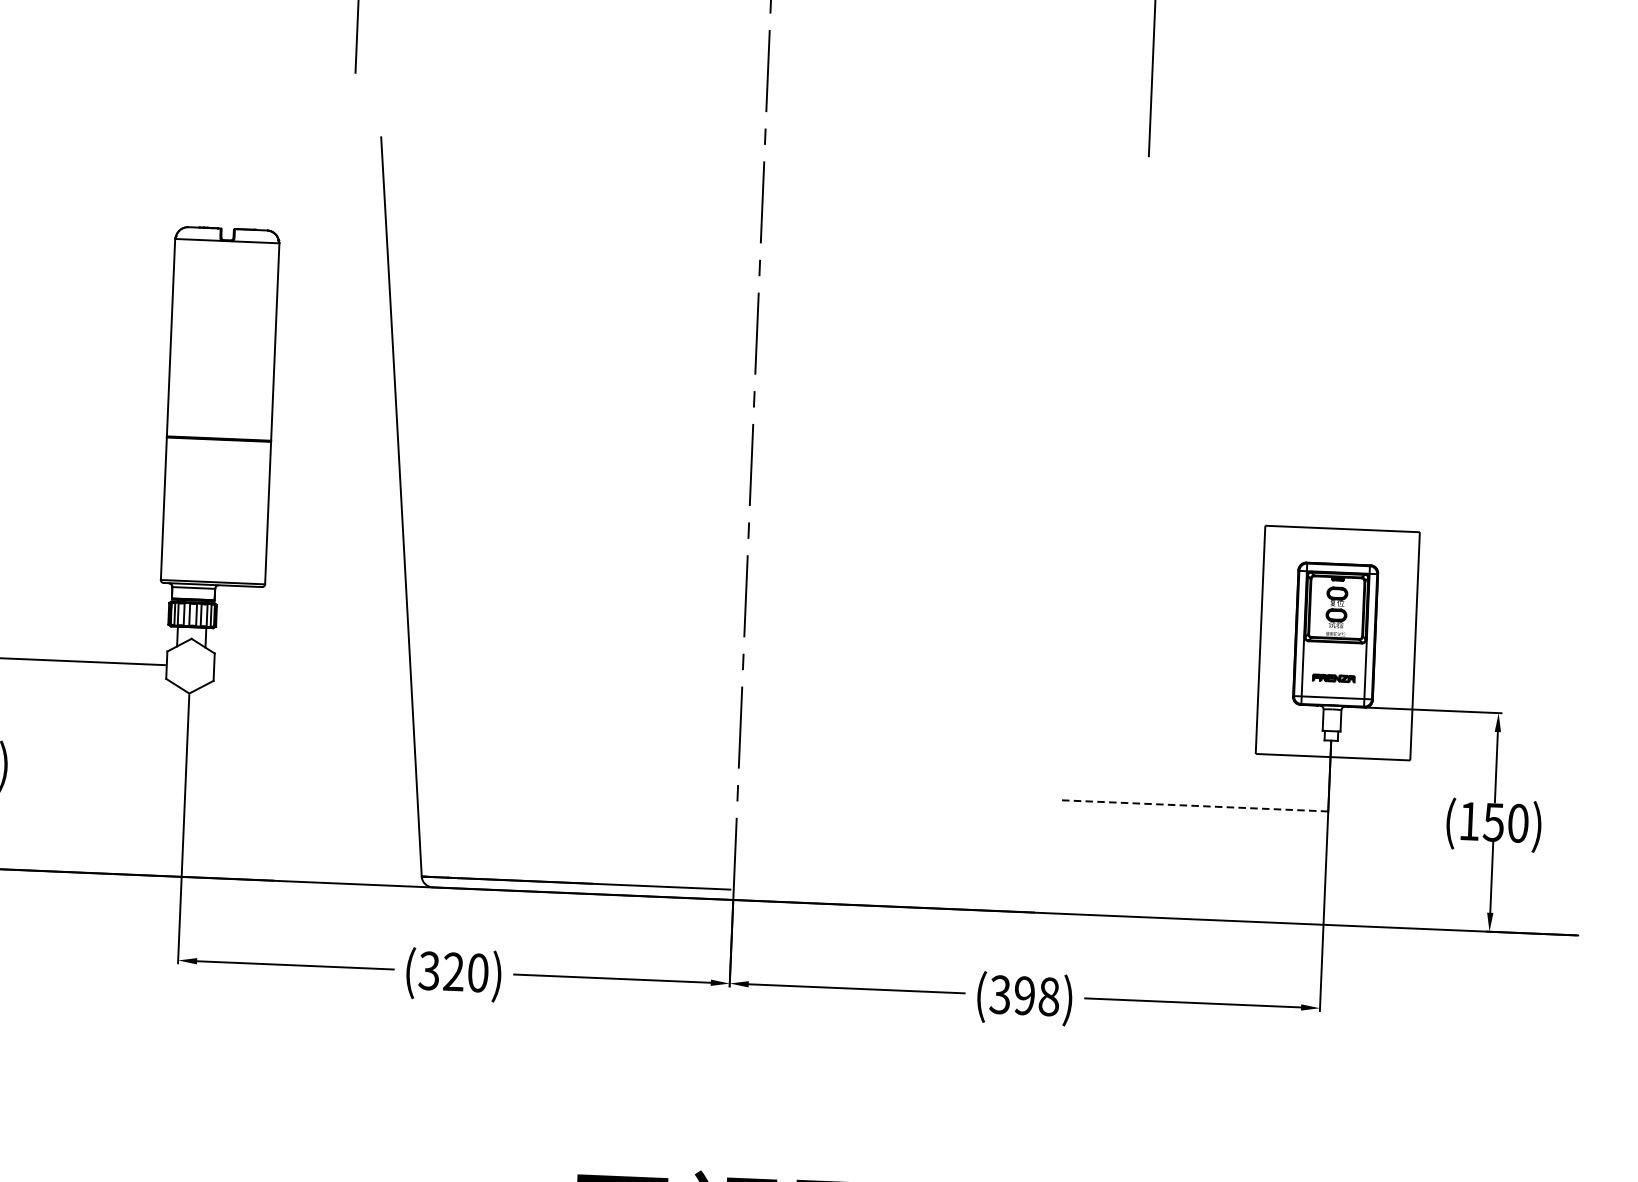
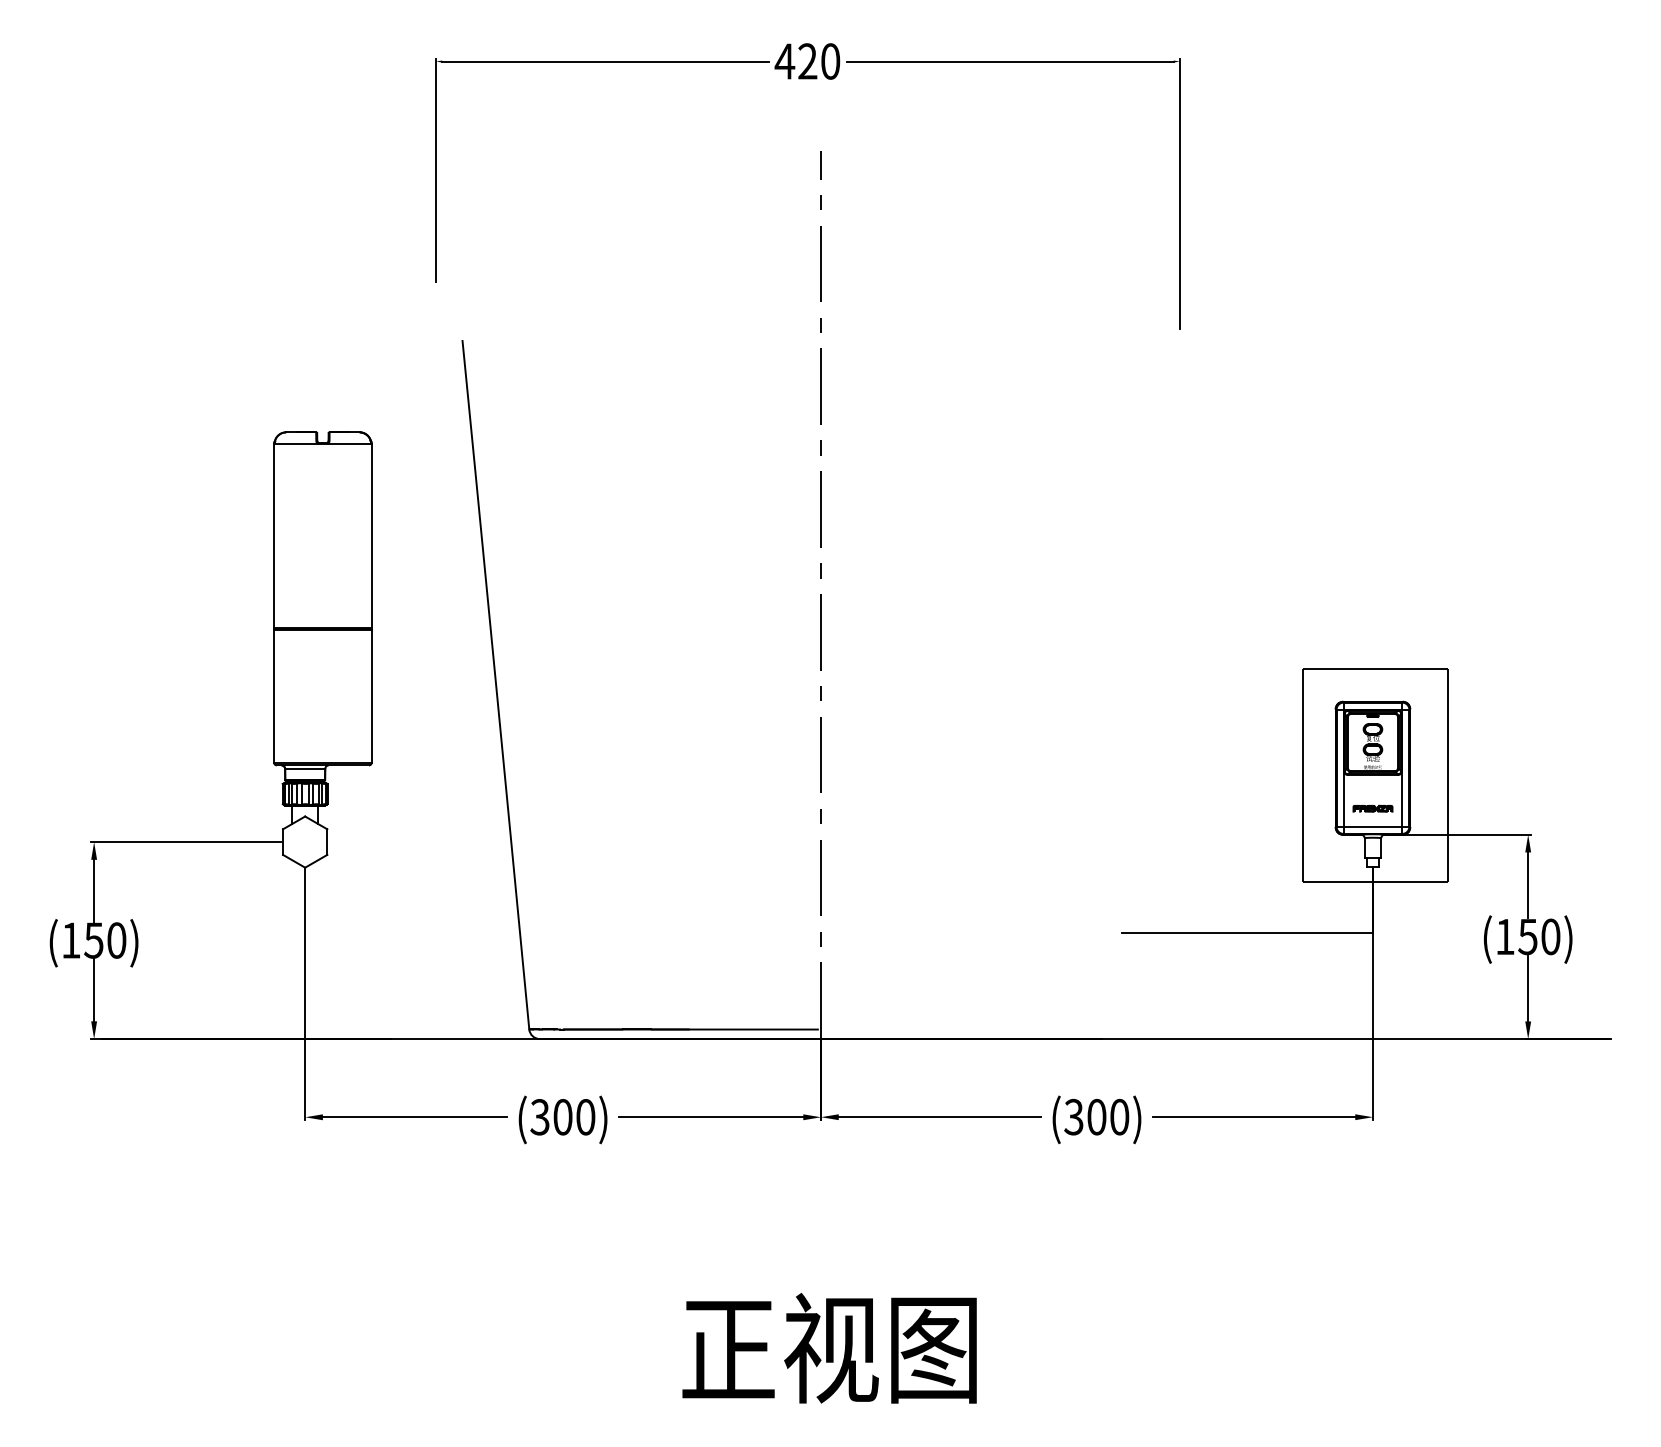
line: (1194, 806) -> (1247, 933), dashed -> solid
text: (453, 972) -> (562, 1117), (320) -> (300)
text: (1037, 995) -> (1108, 1116), (398) -> (300)

